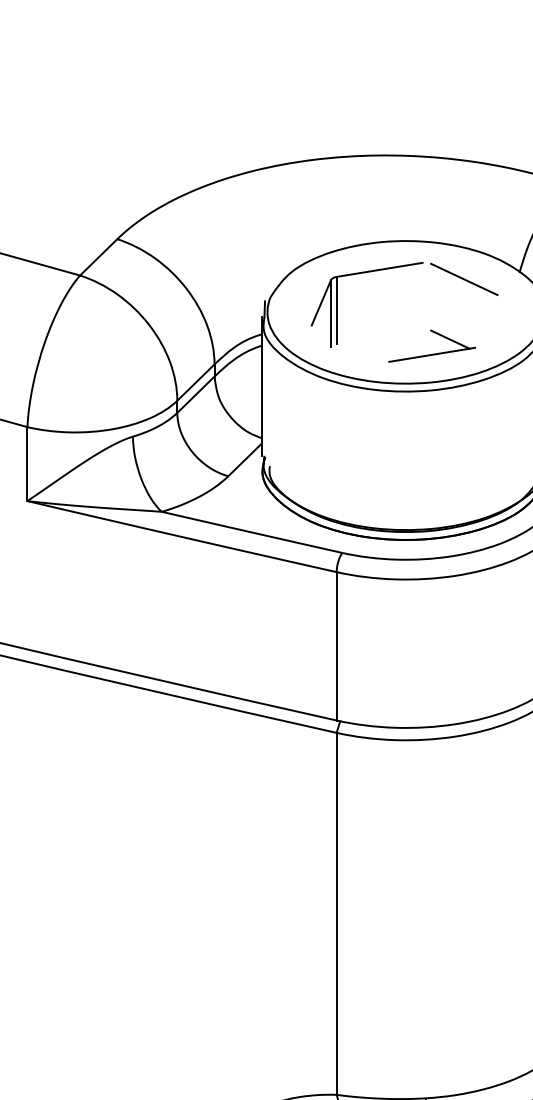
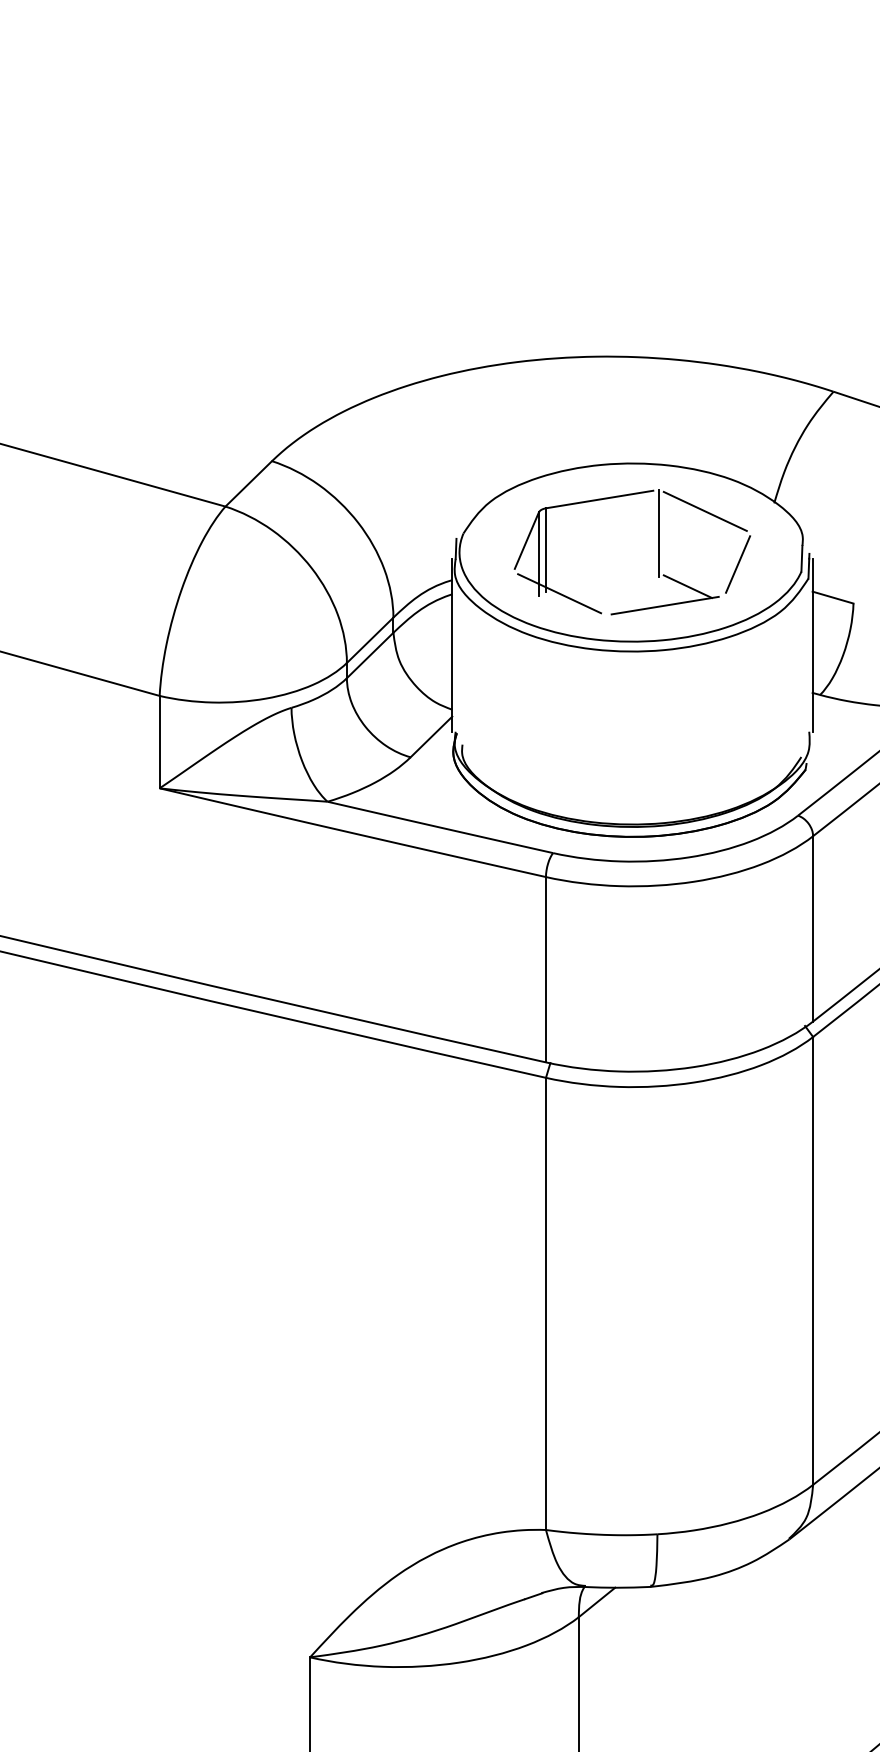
line: (427, 297) -> (659, 533), added
line: (490, 321) -> (738, 564), added
line: (347, 345) -> (559, 593), added

